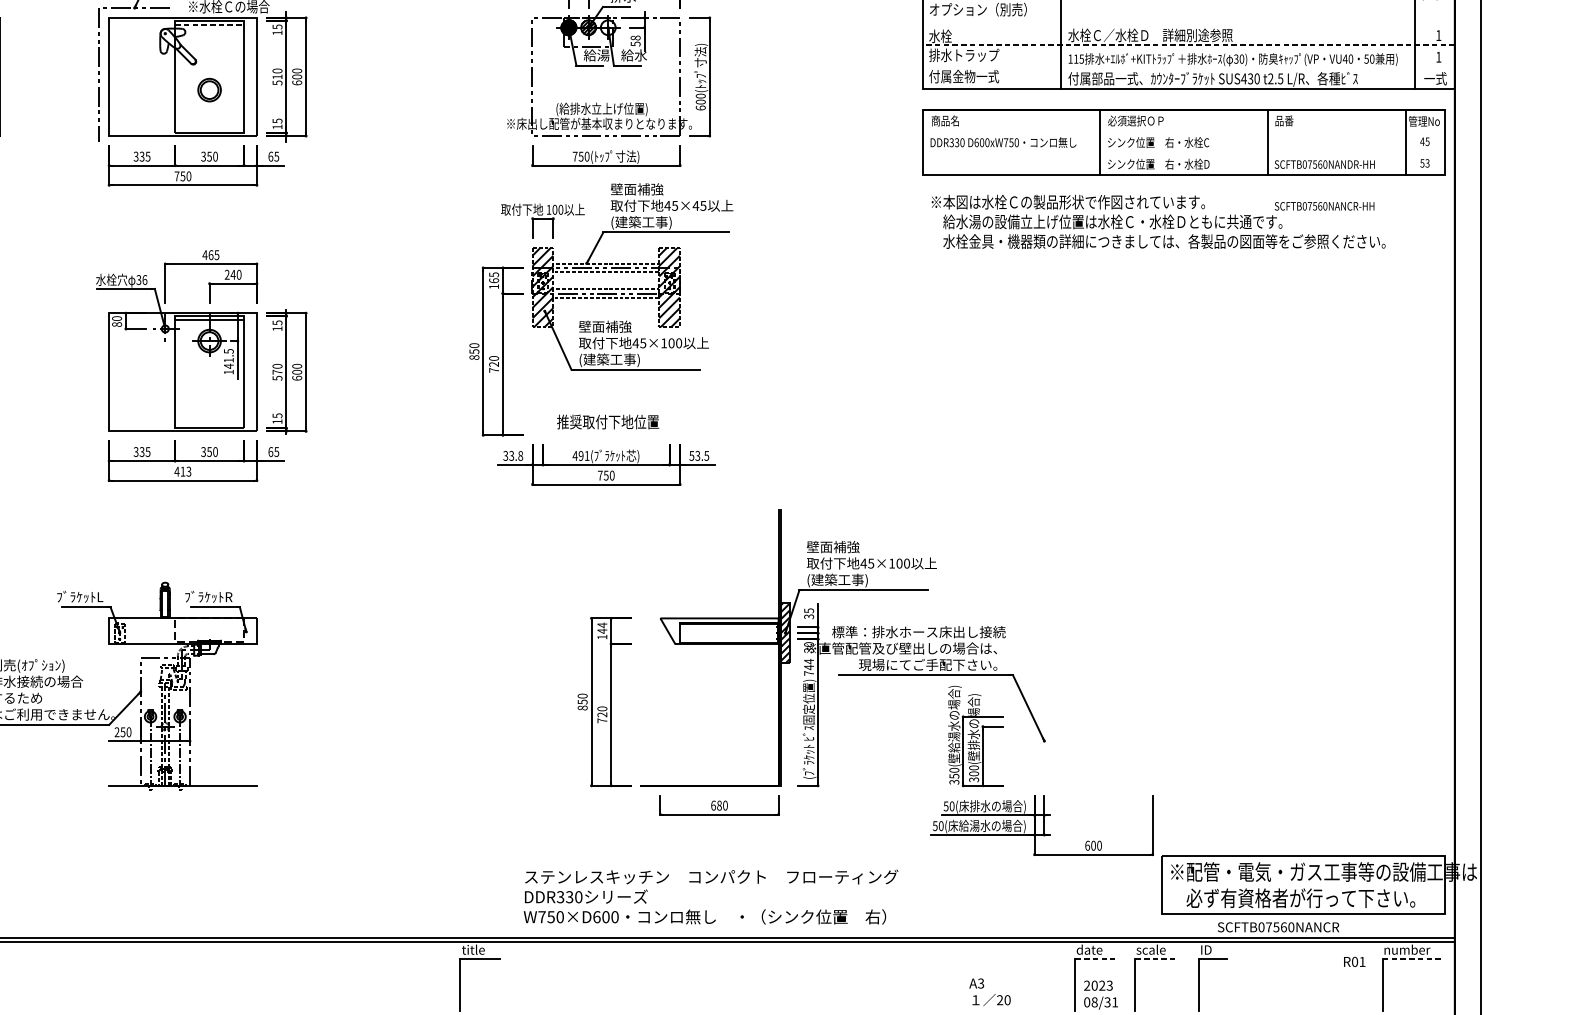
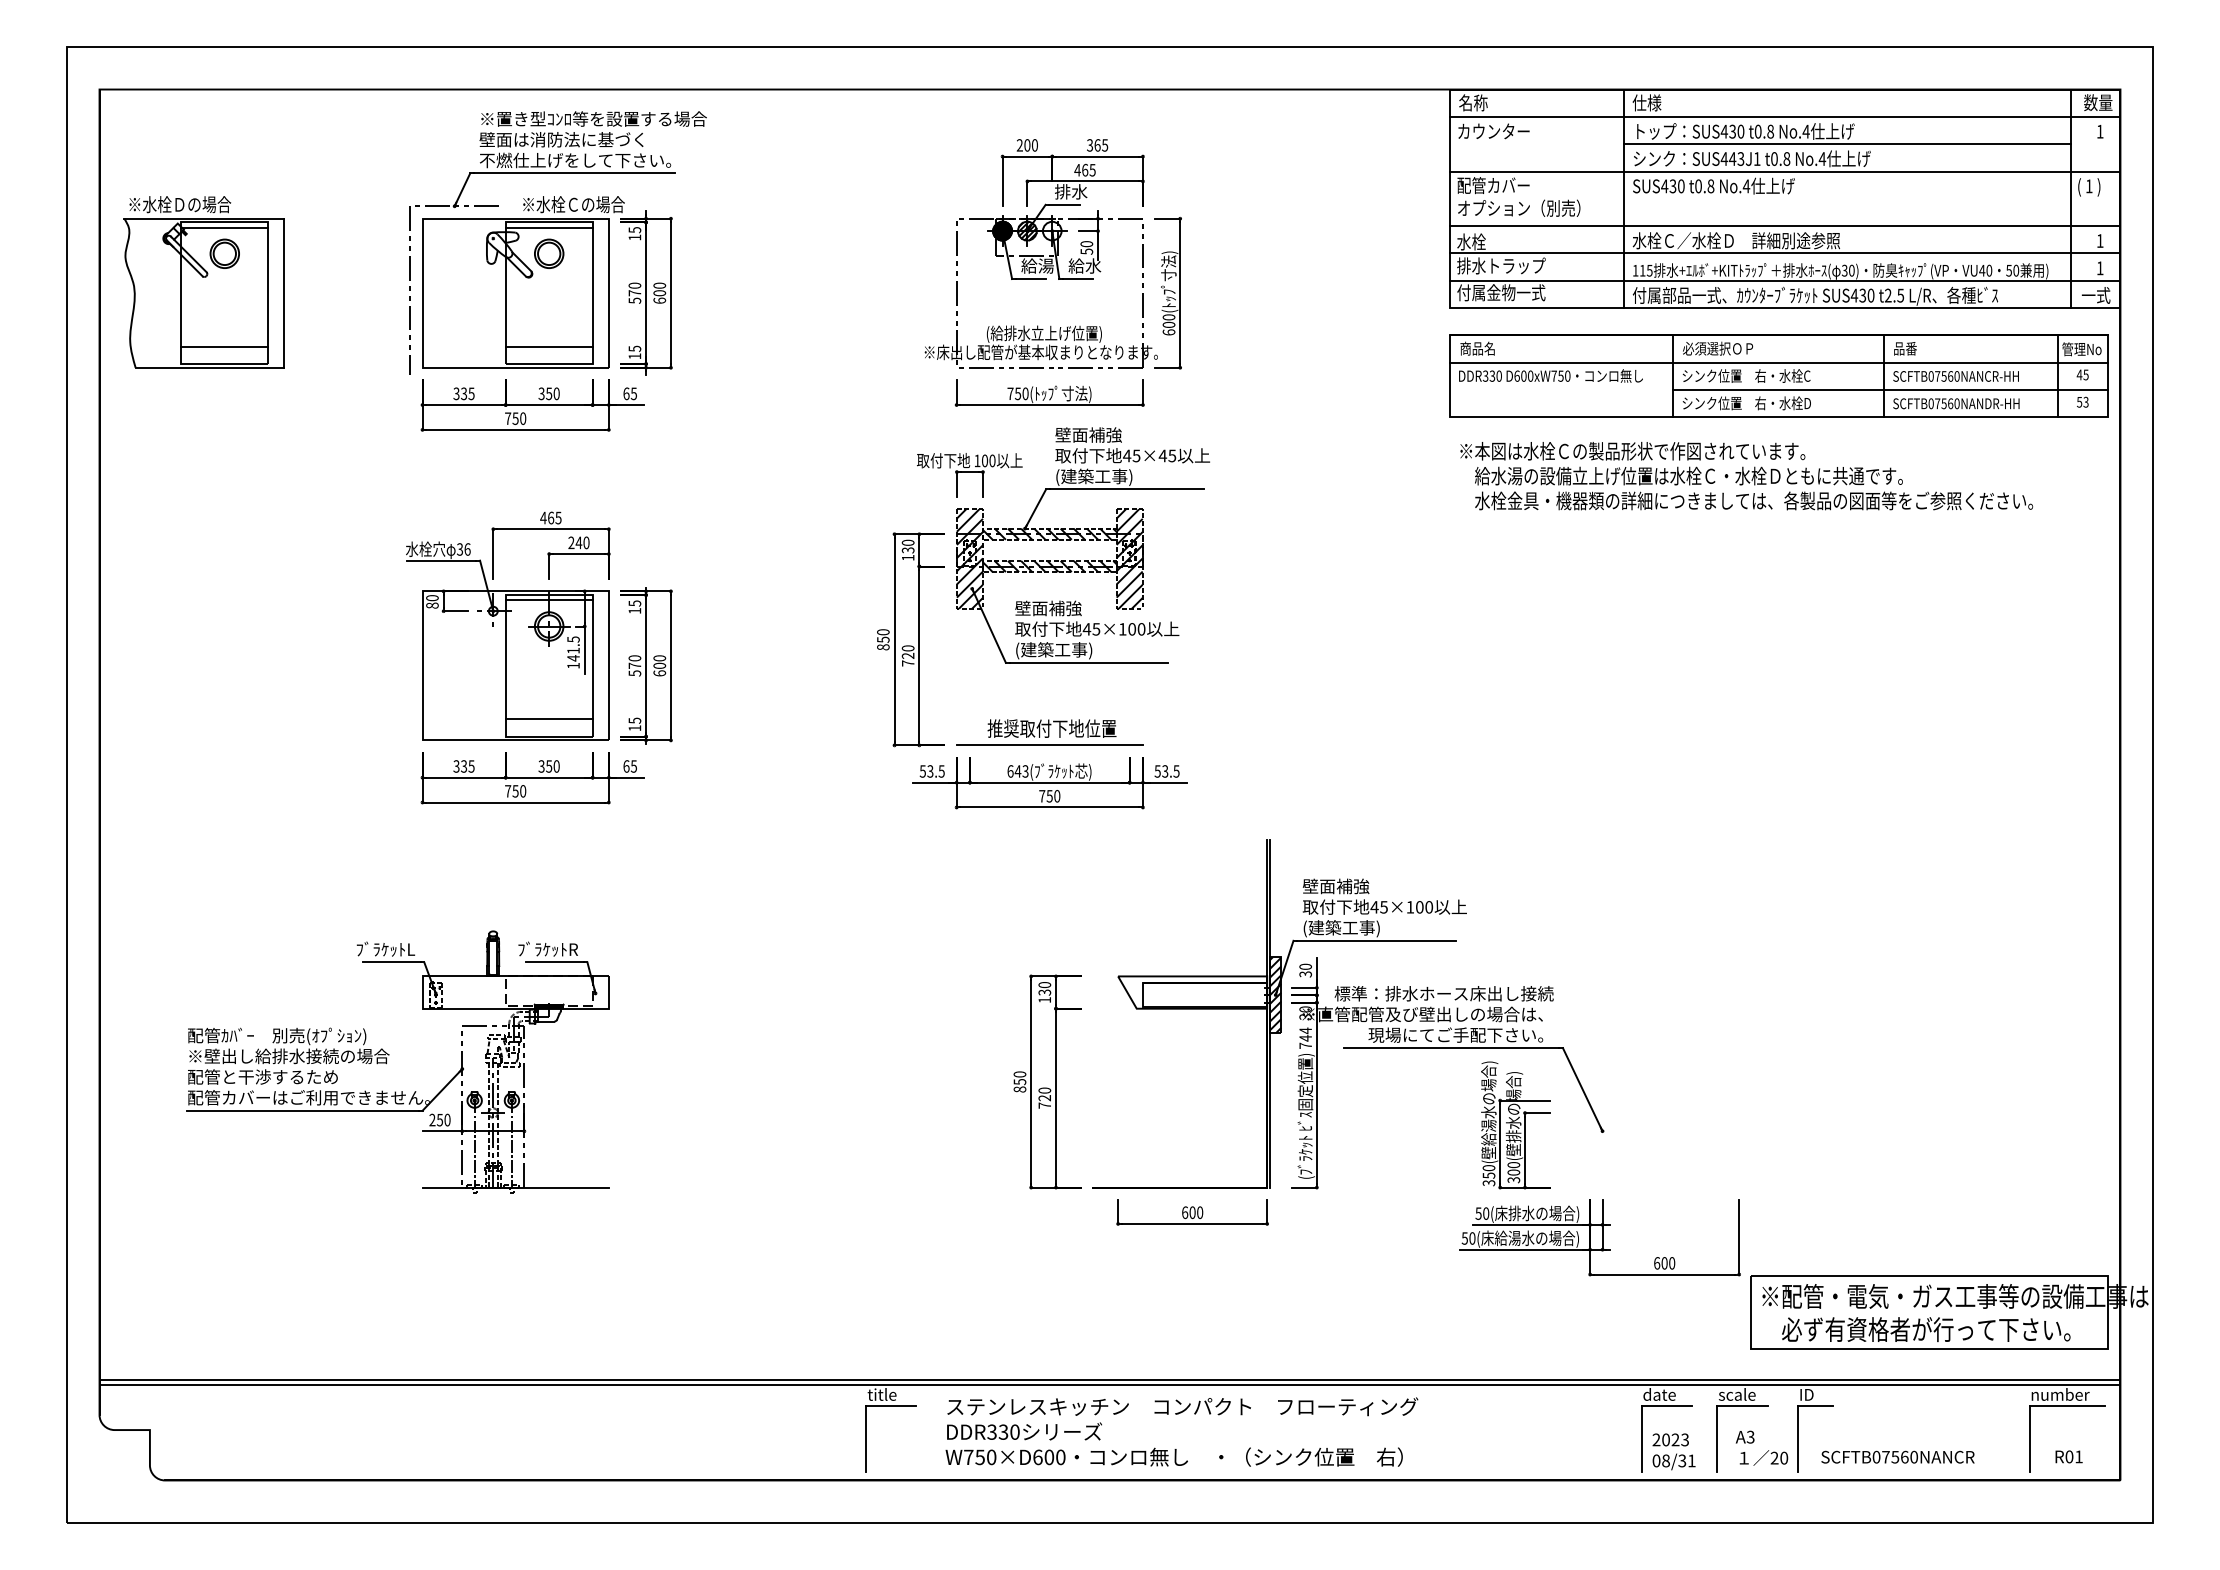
line: (209, 24) -> (549, 227), dashed -> solid
line: (1188, 24) -> (1784, 226), added
text: (635, 38) -> (1086, 244), 58 -> 50
line: (1188, 45) -> (1784, 253), dashed -> solid
line: (1188, 66) -> (1784, 280), added
text: (277, 77) -> (634, 293), 510 -> 570
part: (209, 89) -> (549, 253), moved
line: (209, 119) -> (548, 346), added
line: (1183, 131) -> (1778, 362), added
line: (1272, 154) -> (1890, 390), added
text: (1324, 206) -> (1955, 376), moved
hatch: (606, 267) -> (1049, 533), added
text: (493, 277) -> (907, 546), 165 -> 130
hatch: (606, 293) -> (1049, 566), added
line: (209, 414) -> (548, 719), added
line: (606, 435) -> (1049, 745), added
text: (513, 456) -> (932, 771), 33.8 -> 53.5
text: (580, 456) -> (1017, 771), 491( -> 643(
text: (182, 471) -> (515, 791), 413 -> 750
text: (808, 610) -> (1305, 966), 35 -> 30
text: (602, 627) -> (1044, 988), 144 -> 130
text: (719, 805) -> (1192, 1212), 680 -> 600
text: (710, 896) -> (1181, 1431), moved
text: (1278, 926) -> (1897, 1456), moved
line: (1095, 959) -> (1667, 1406), dashed -> solid
line: (1155, 959) -> (1742, 1406), dashed -> solid
line: (1412, 959) -> (2067, 1406), dashed -> solid
text: (1354, 961) -> (2068, 1456), moved
text: (989, 991) -> (1761, 1447), moved

